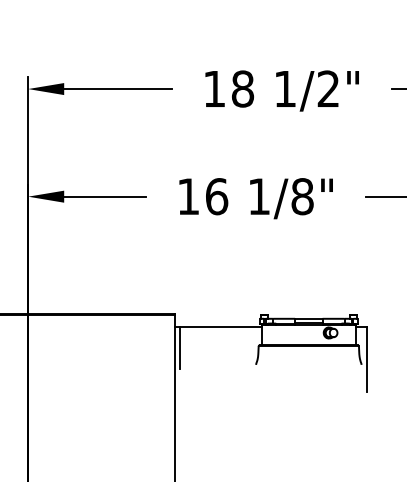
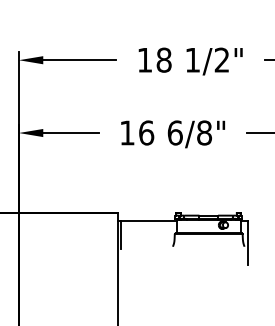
text: (258, 195) -> (174, 132), 1/8" -> 6/8"

